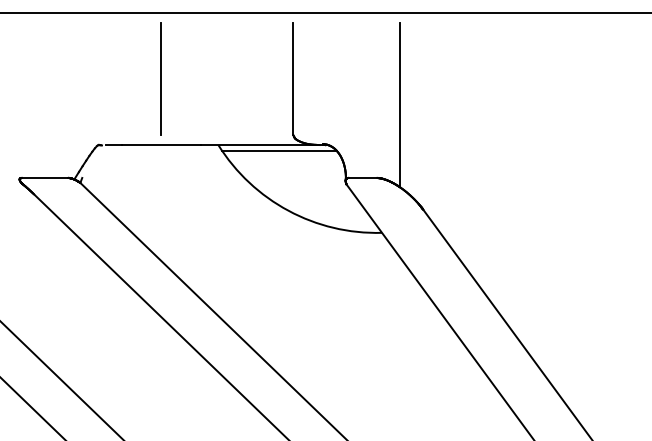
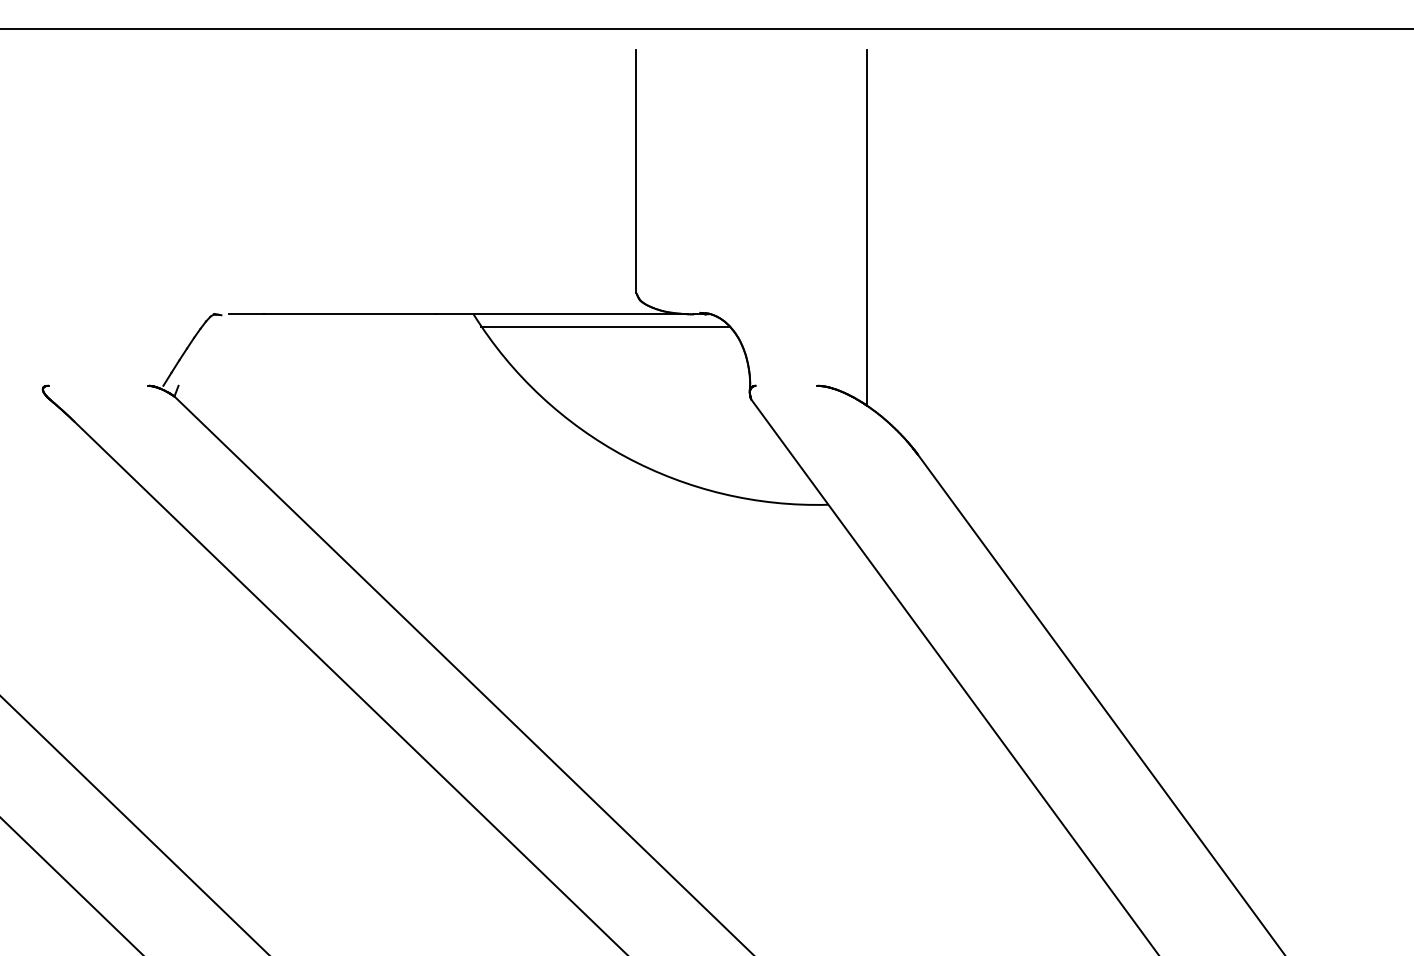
line: (160, 78) -> (348, 170), removed
line: (45, 177) -> (98, 384), removed
line: (362, 177) -> (786, 384), removed

